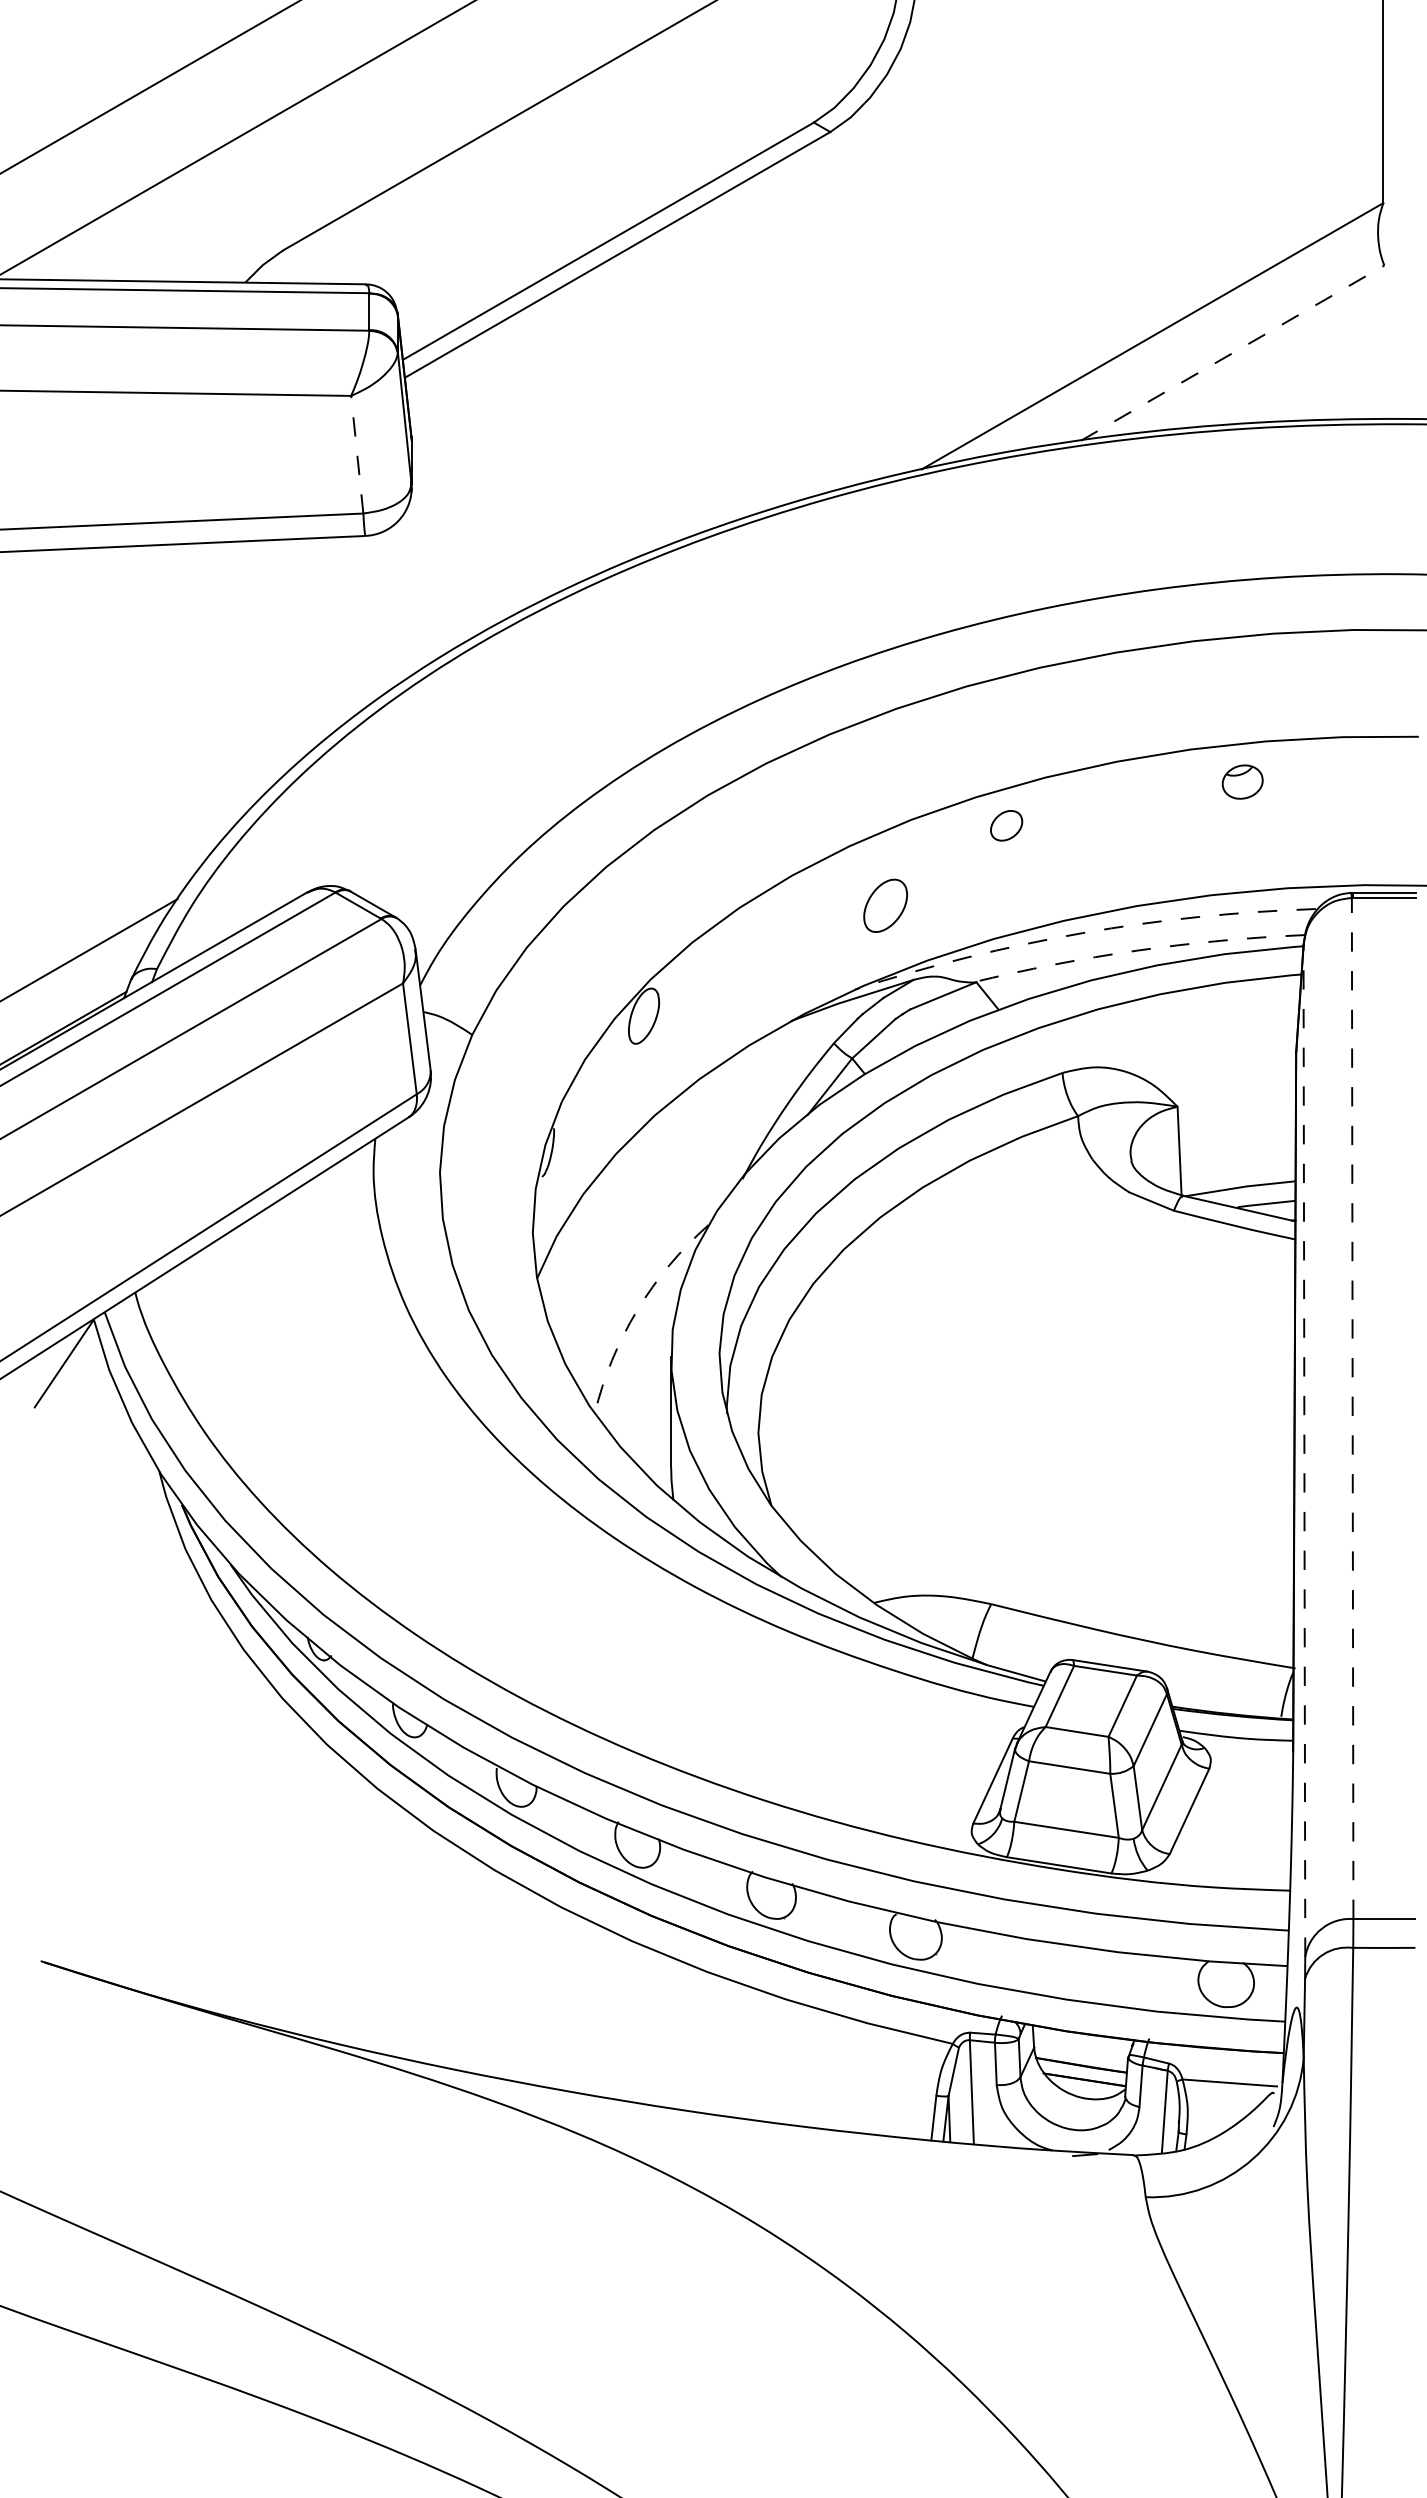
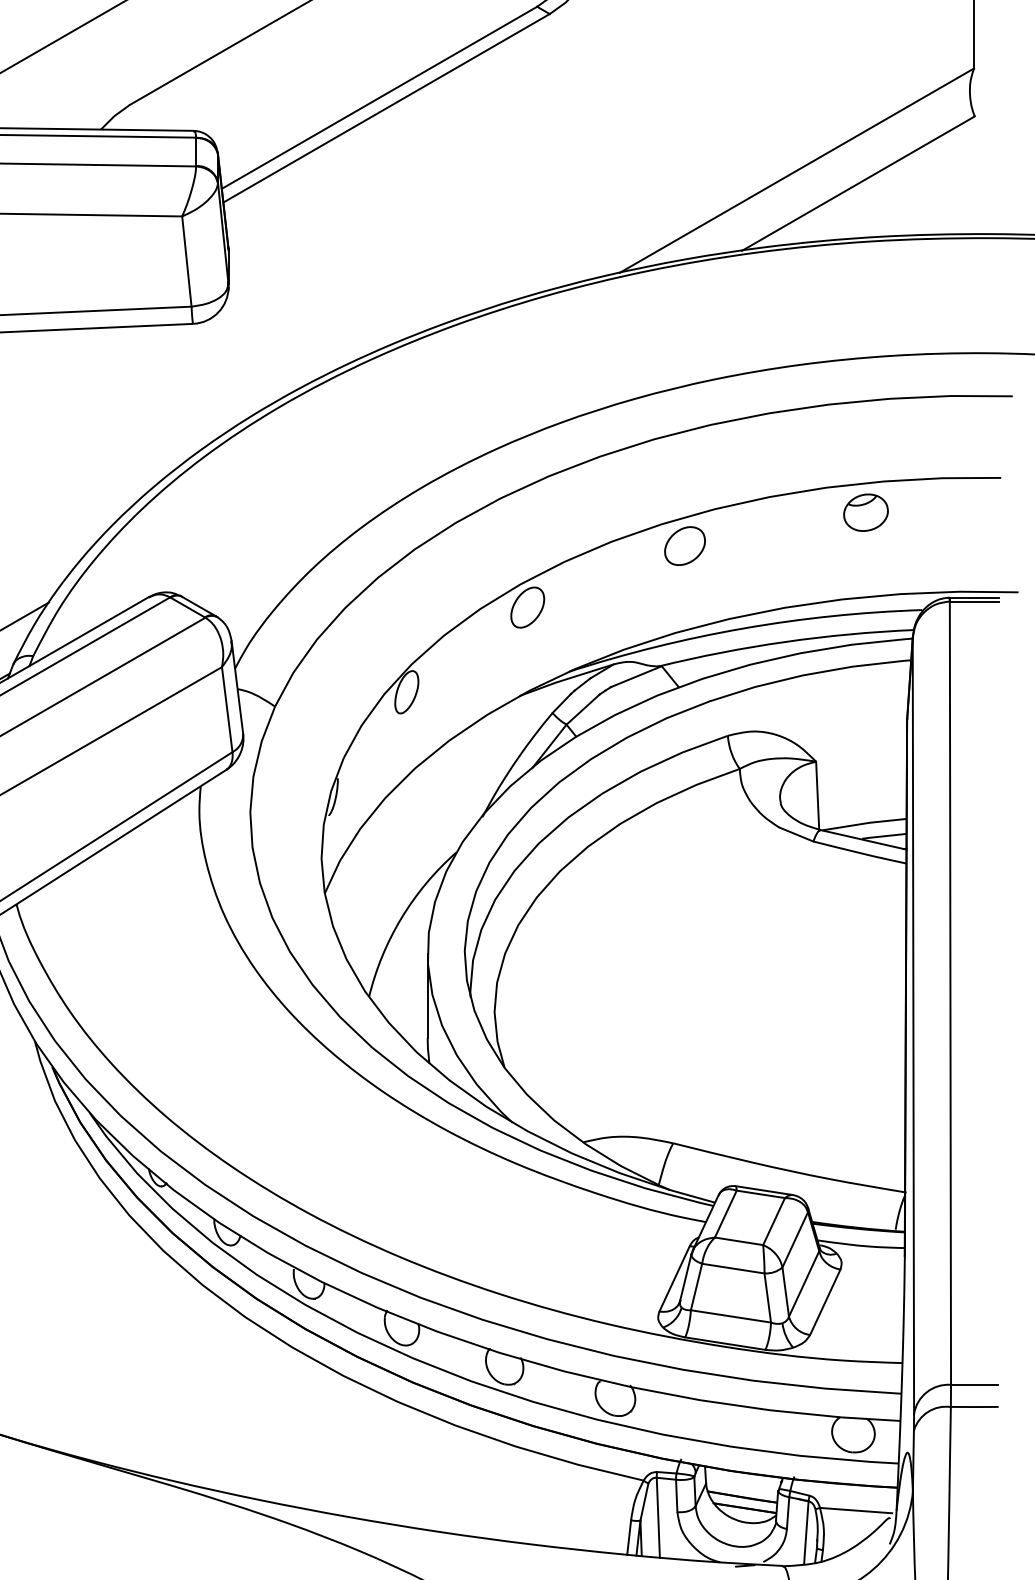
line: (1233, 352) -> (859, 183), dashed -> solid
line: (357, 454) -> (187, 261), dashed -> solid
part: (1242, 781) -> (865, 512), size x1.43
part: (1006, 825) -> (684, 545), size x1.67
part: (885, 905) -> (527, 607), moved
arc: (1082, 933) -> (743, 628), dashed -> solid
arc: (1137, 950) -> (785, 641), dashed -> solid
arc: (637, 1310) -> (401, 918), dashed -> solid
line: (1352, 1408) -> (950, 993), dashed -> solid
line: (1304, 1451) -> (913, 1026), dashed -> solid

